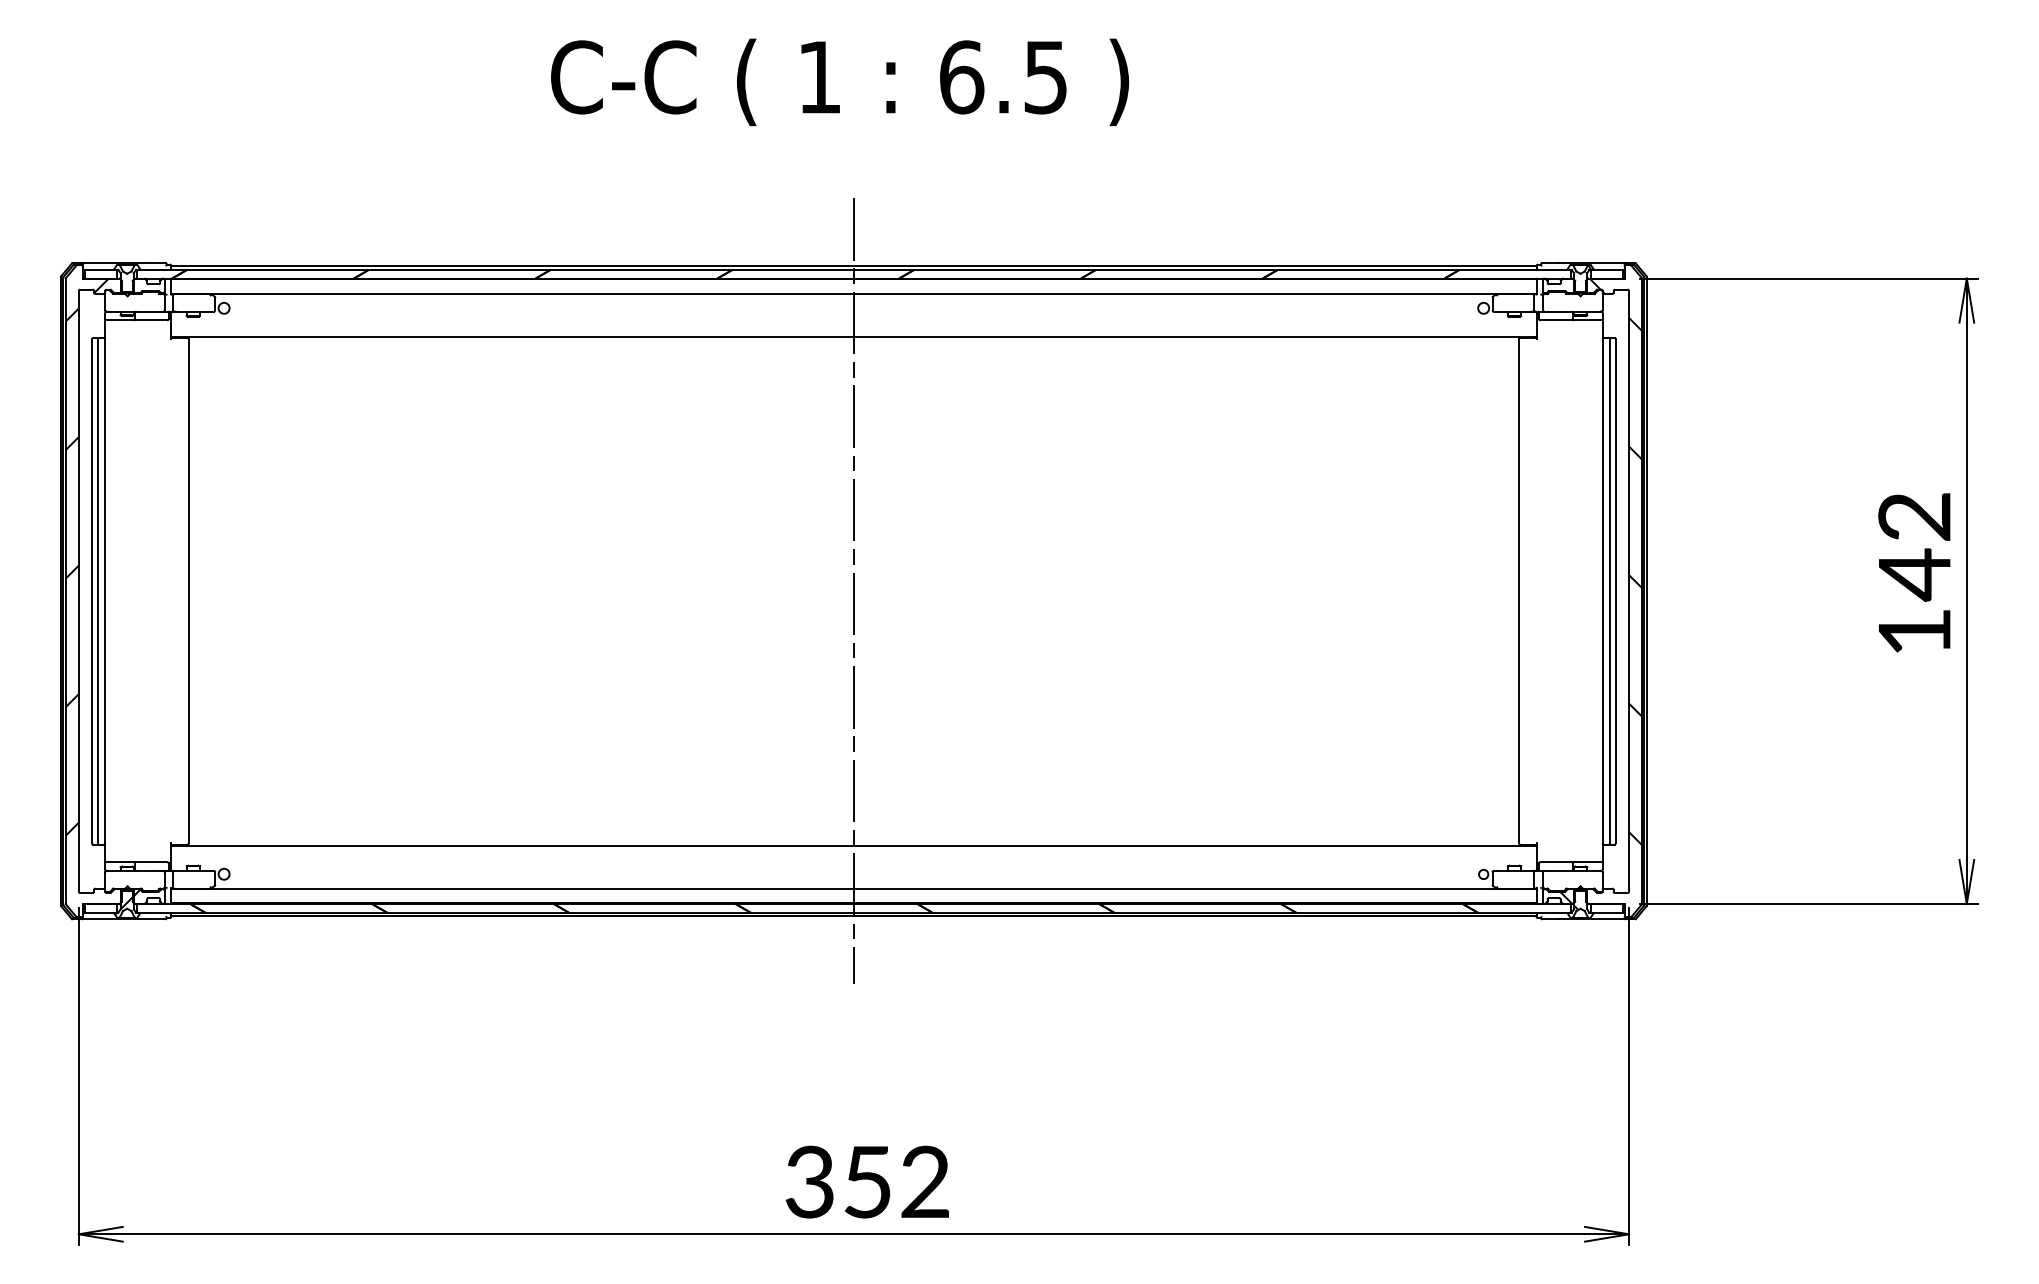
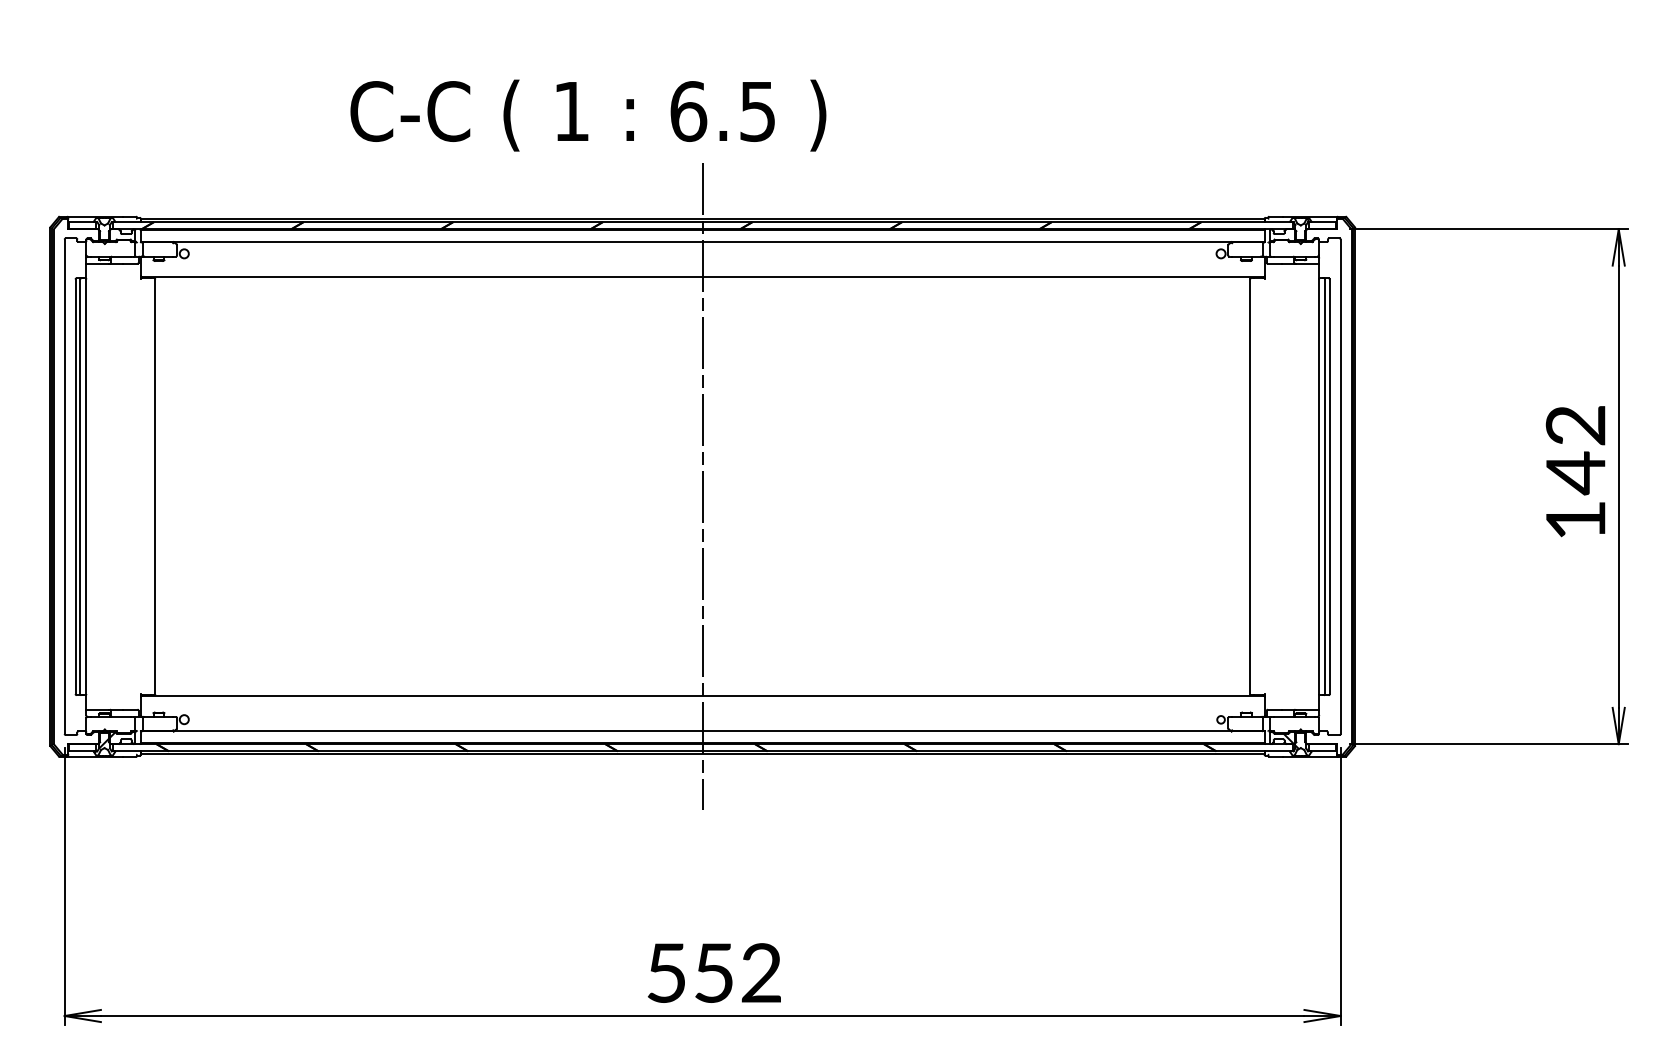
text: (840, 82) -> (588, 115), moved
hatch: (86, 556) -> (71, 458), removed
hatch: (1615, 561) -> (1329, 462), removed
text: (809, 1181) -> (666, 972), 352 -> 552

